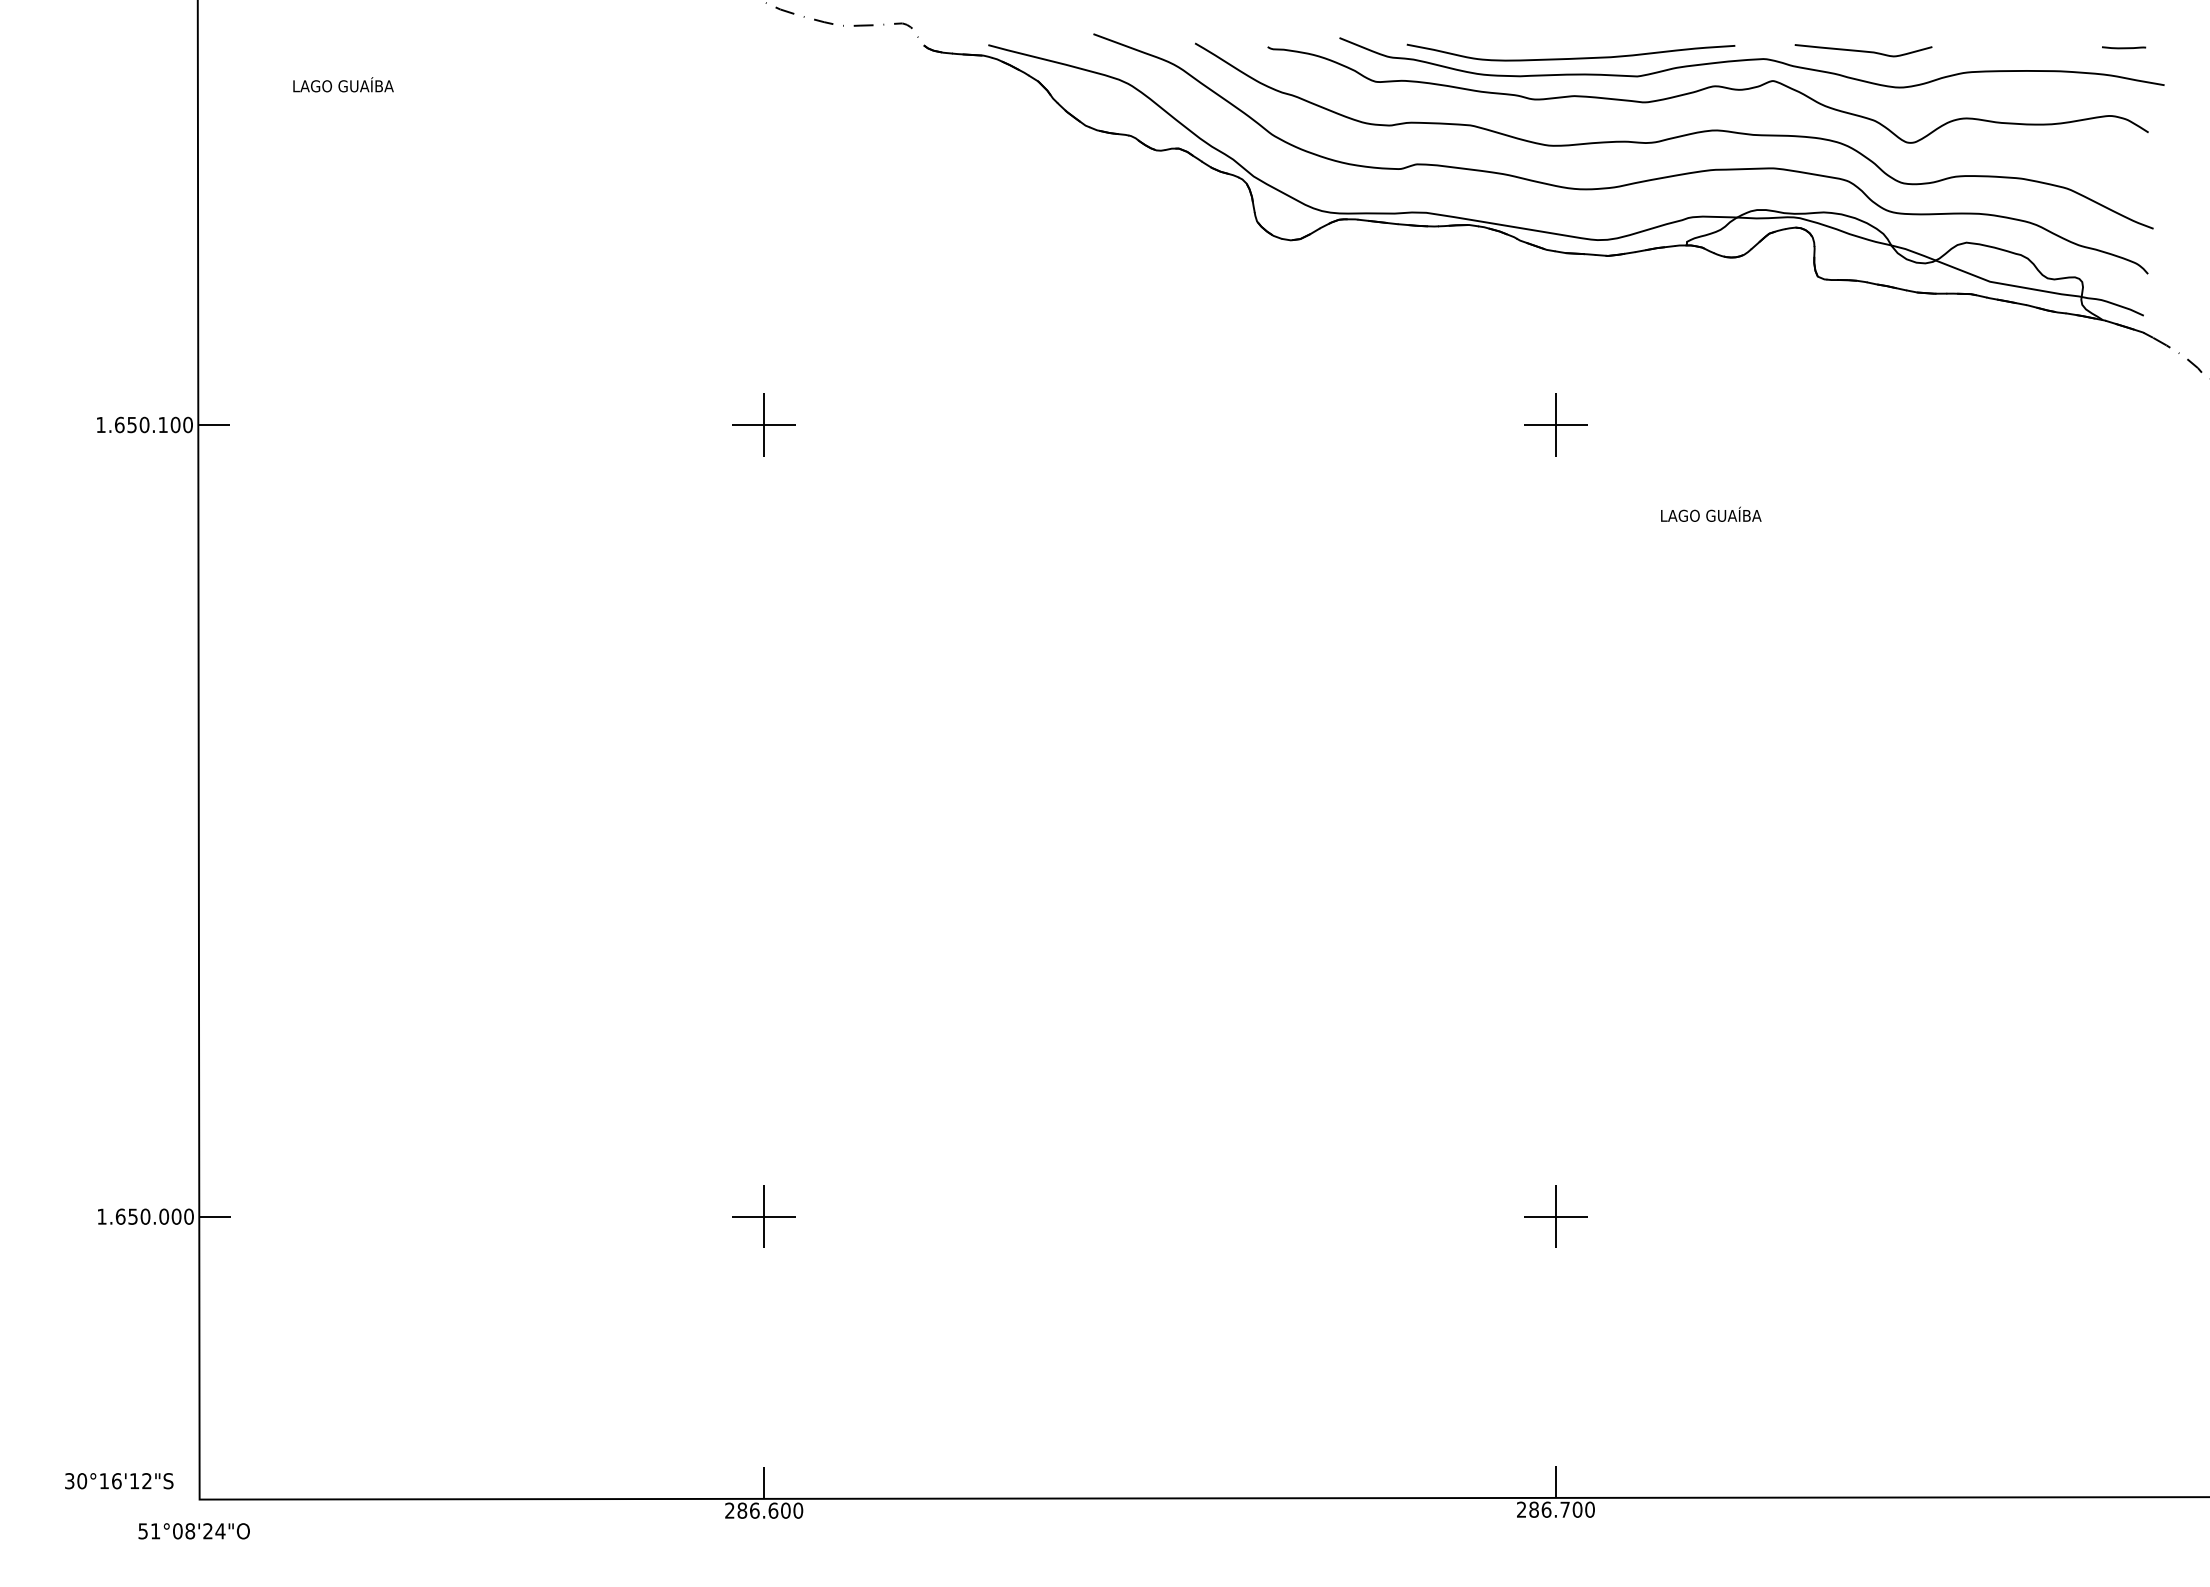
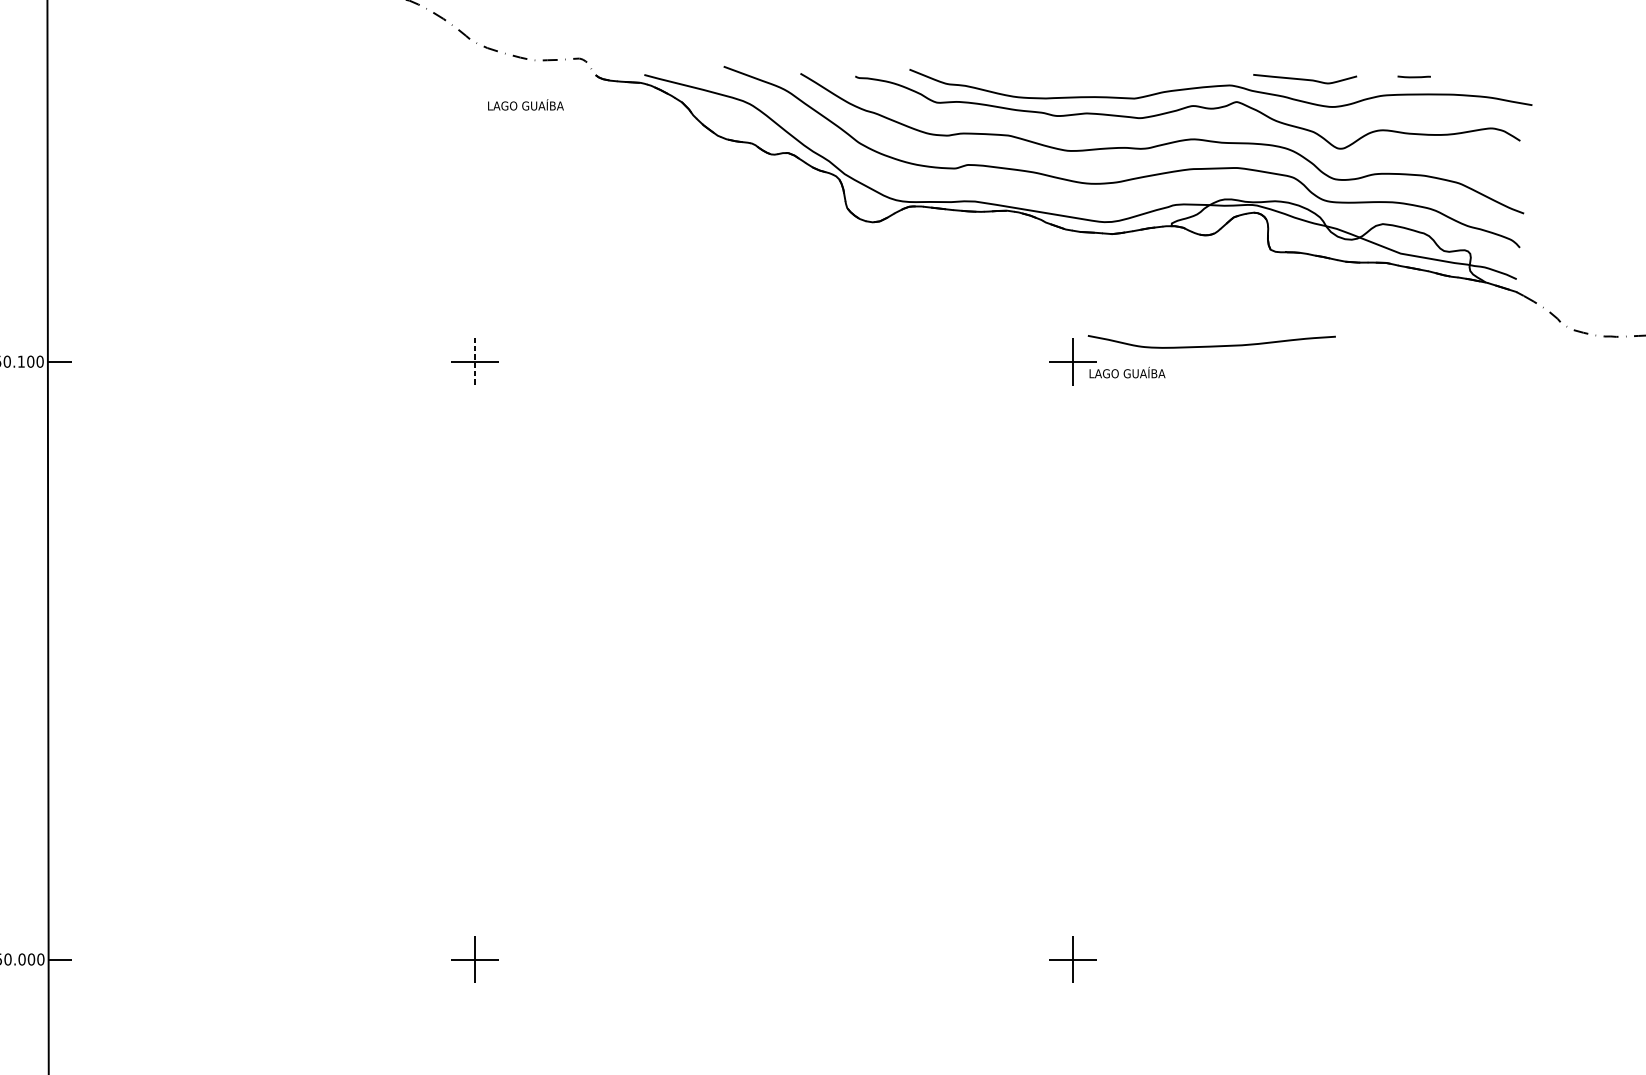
line: (2124, 47) -> (1414, 76), moved
curve: (1572, 57) -> (1212, 345), moved
text: (343, 84) -> (525, 104), moved
line: (764, 425) -> (475, 362), solid -> dashed
text: (1711, 513) -> (1127, 371), moved

